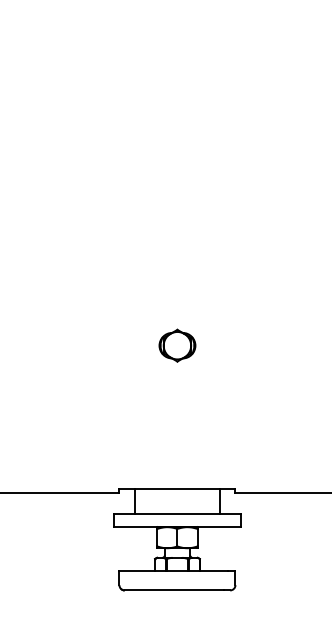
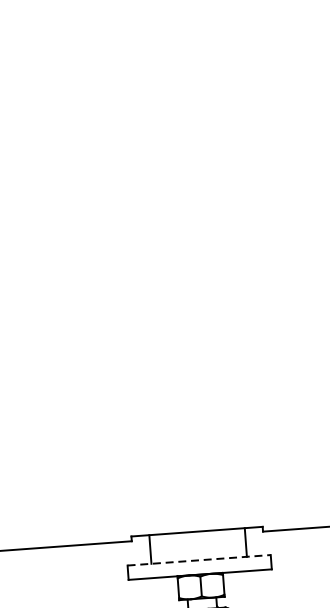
part: (177, 345) -> (185, 369), removed
line: (177, 514) -> (199, 560), solid -> dashed

